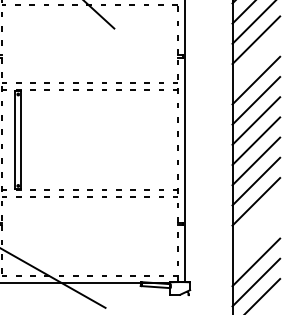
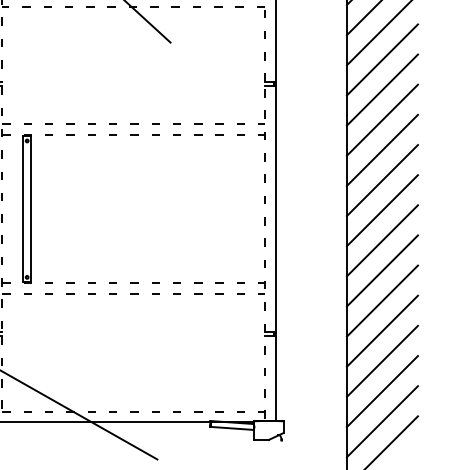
line: (256, 60) -> (382, 90), added
line: (256, 221) -> (382, 330), added
line: (256, 241) -> (382, 360), added

